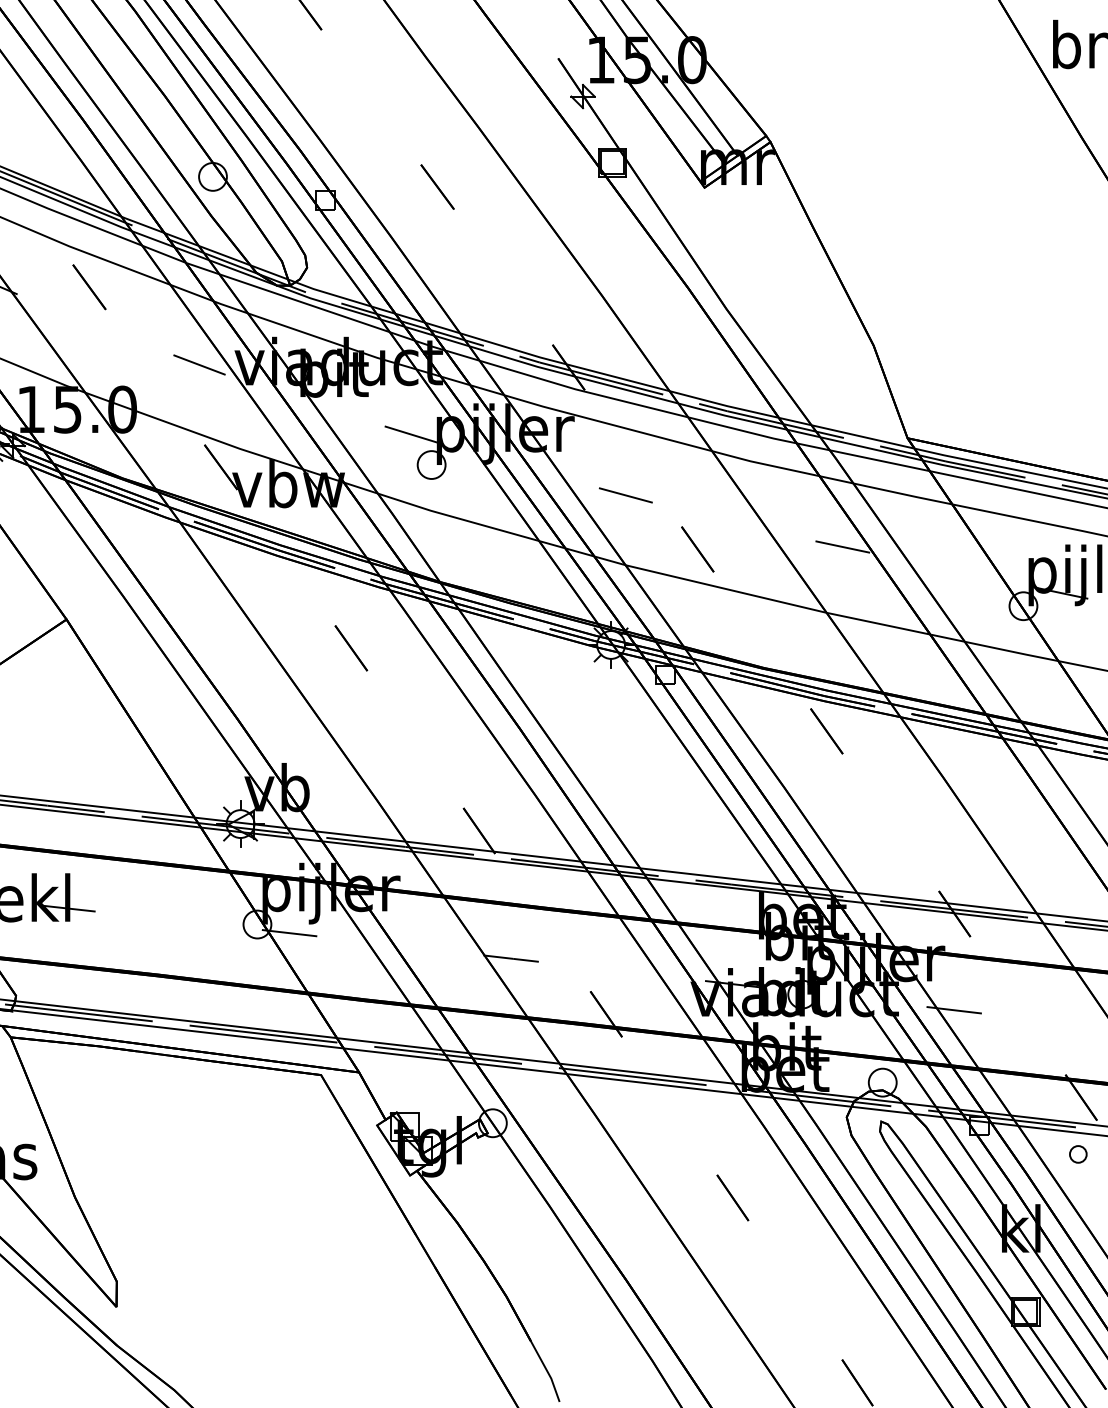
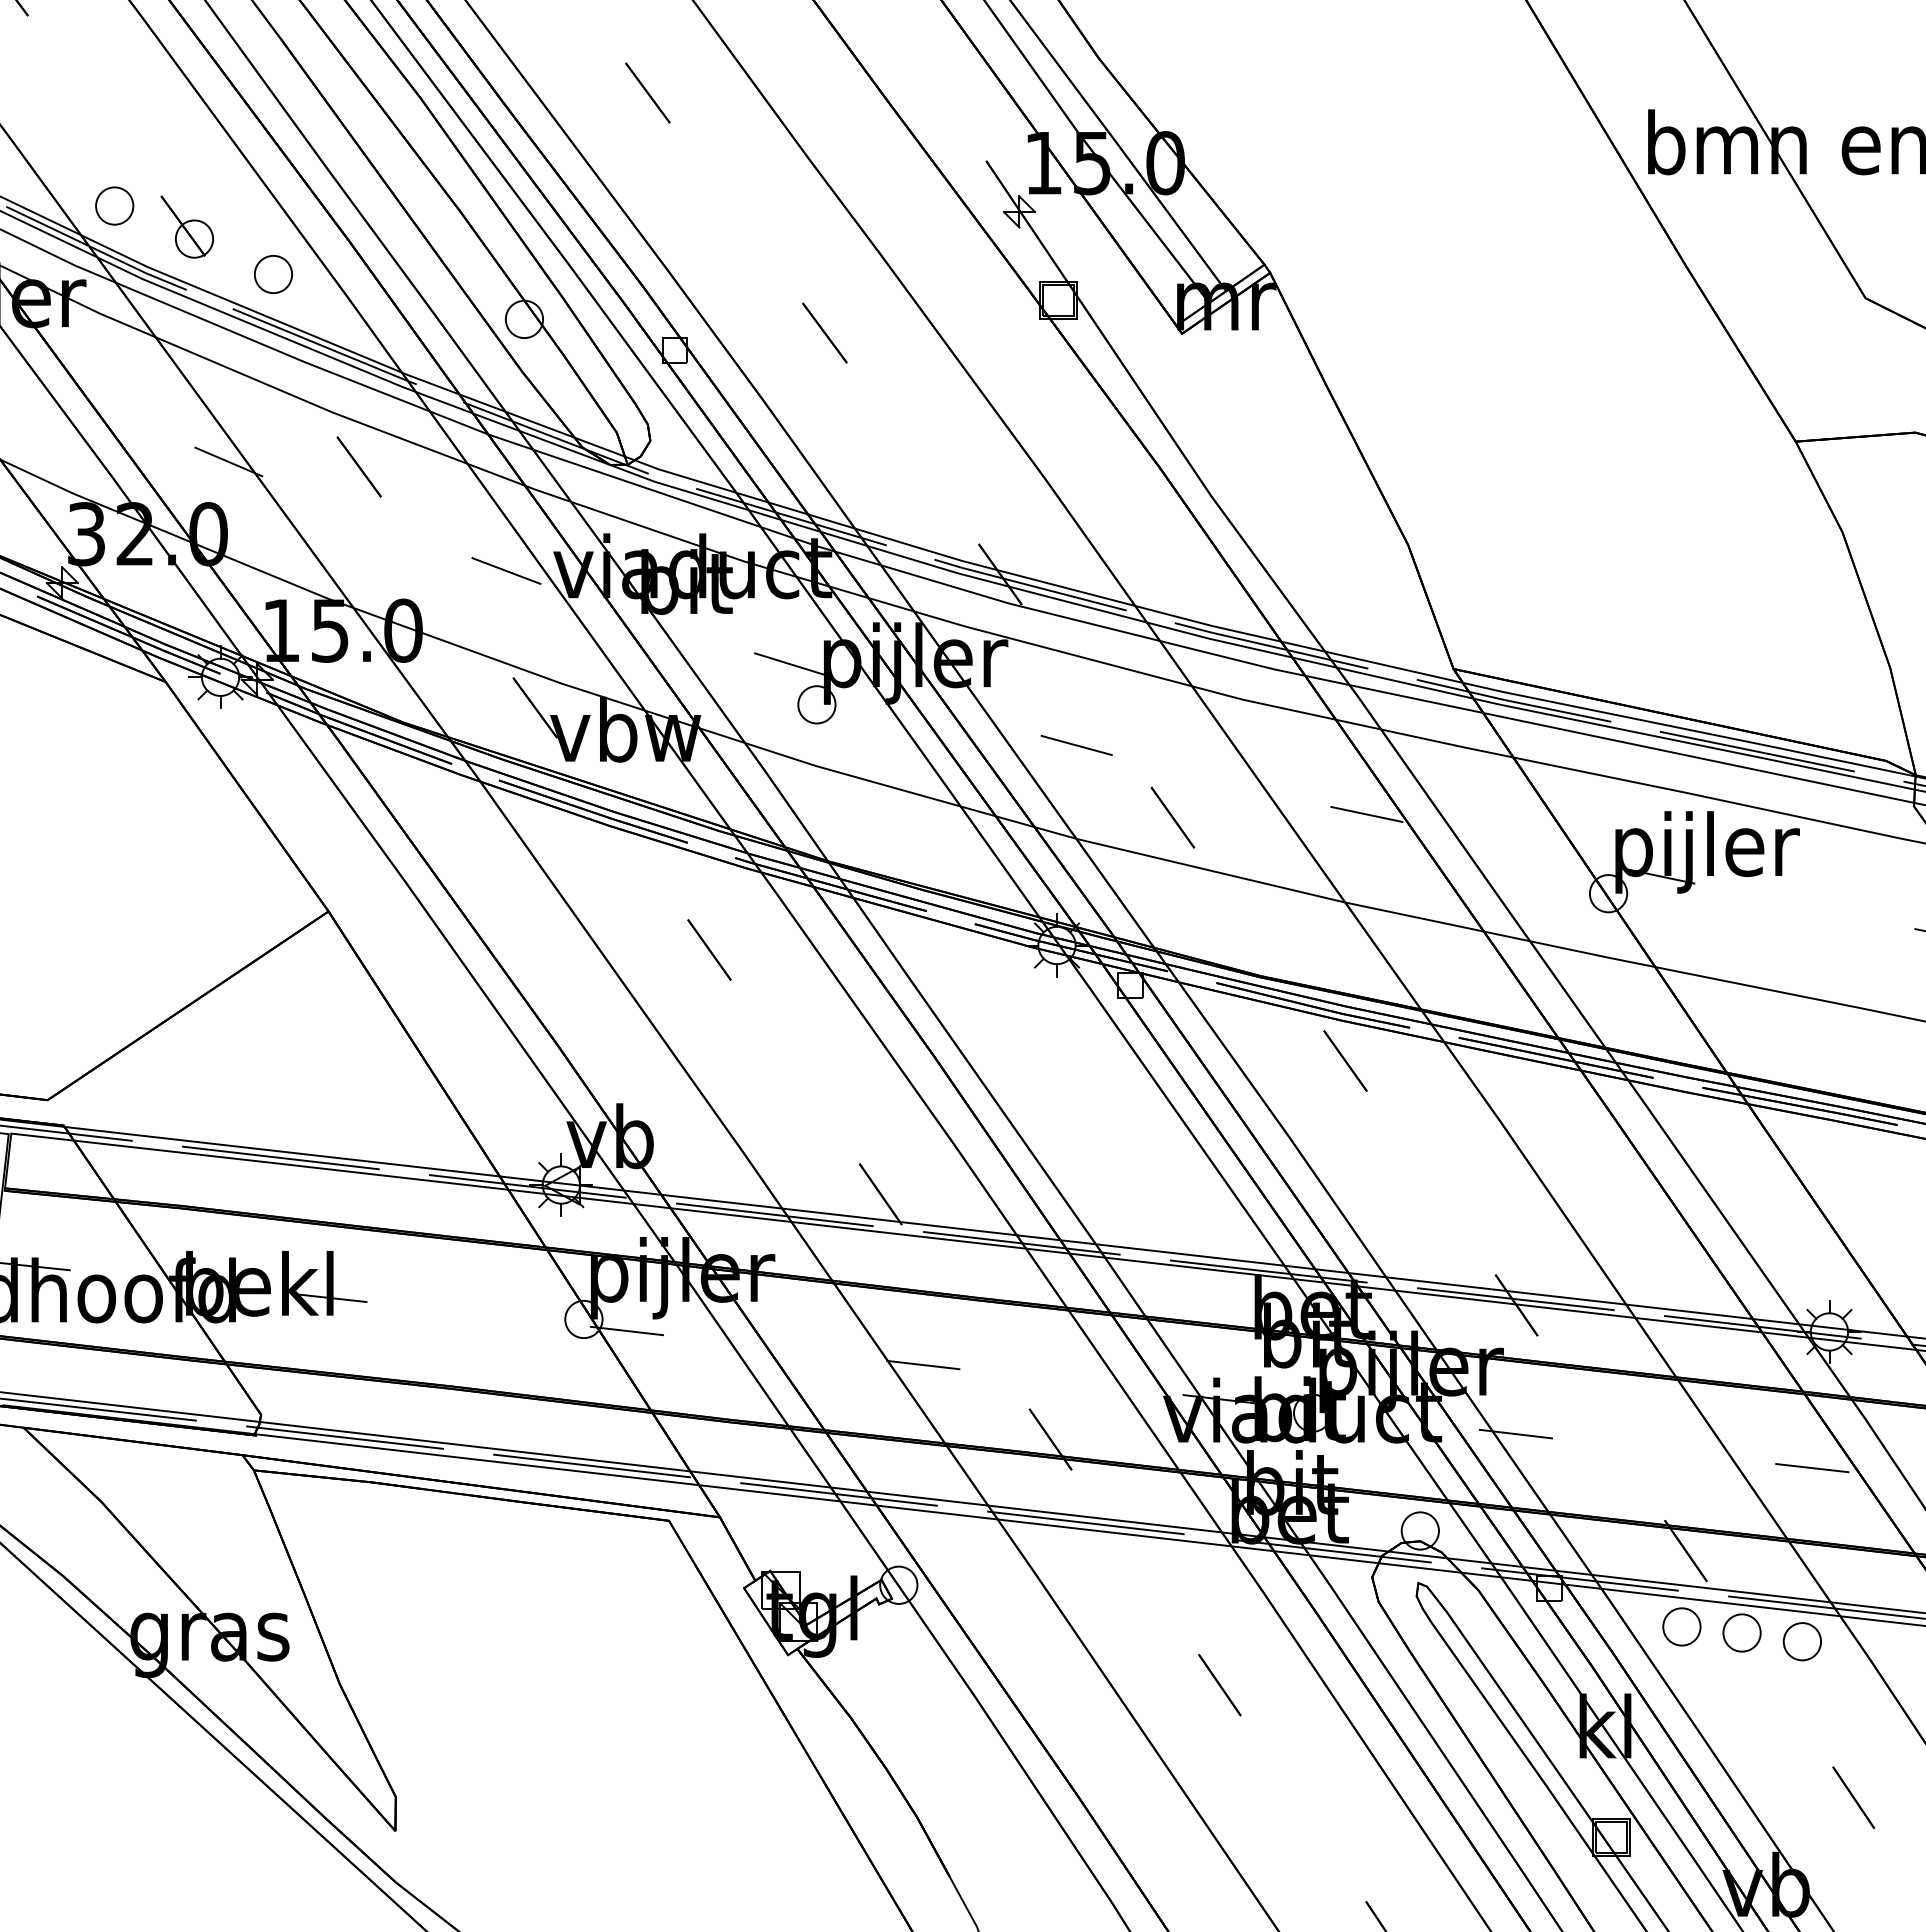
part: (25, 143) -> (273, 274), added
part: (1078, 1154) -> (1681, 1626), size x1.67

